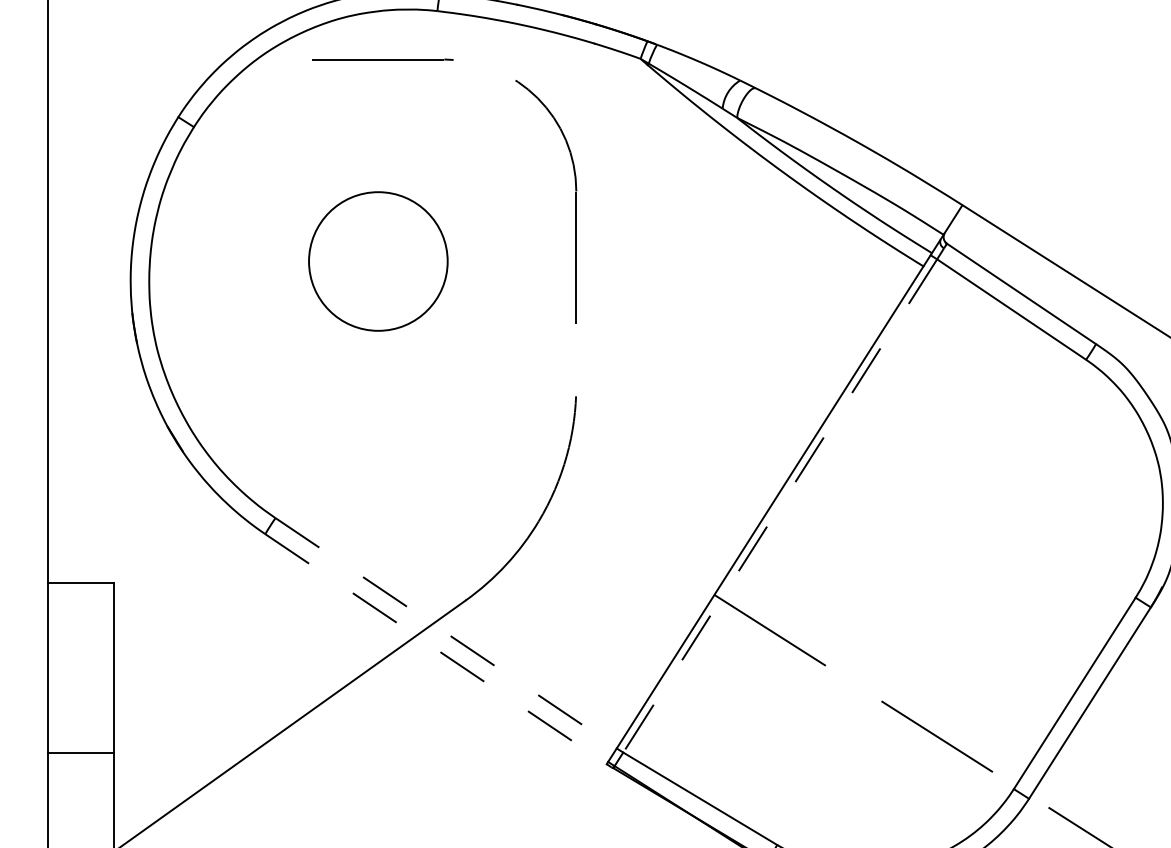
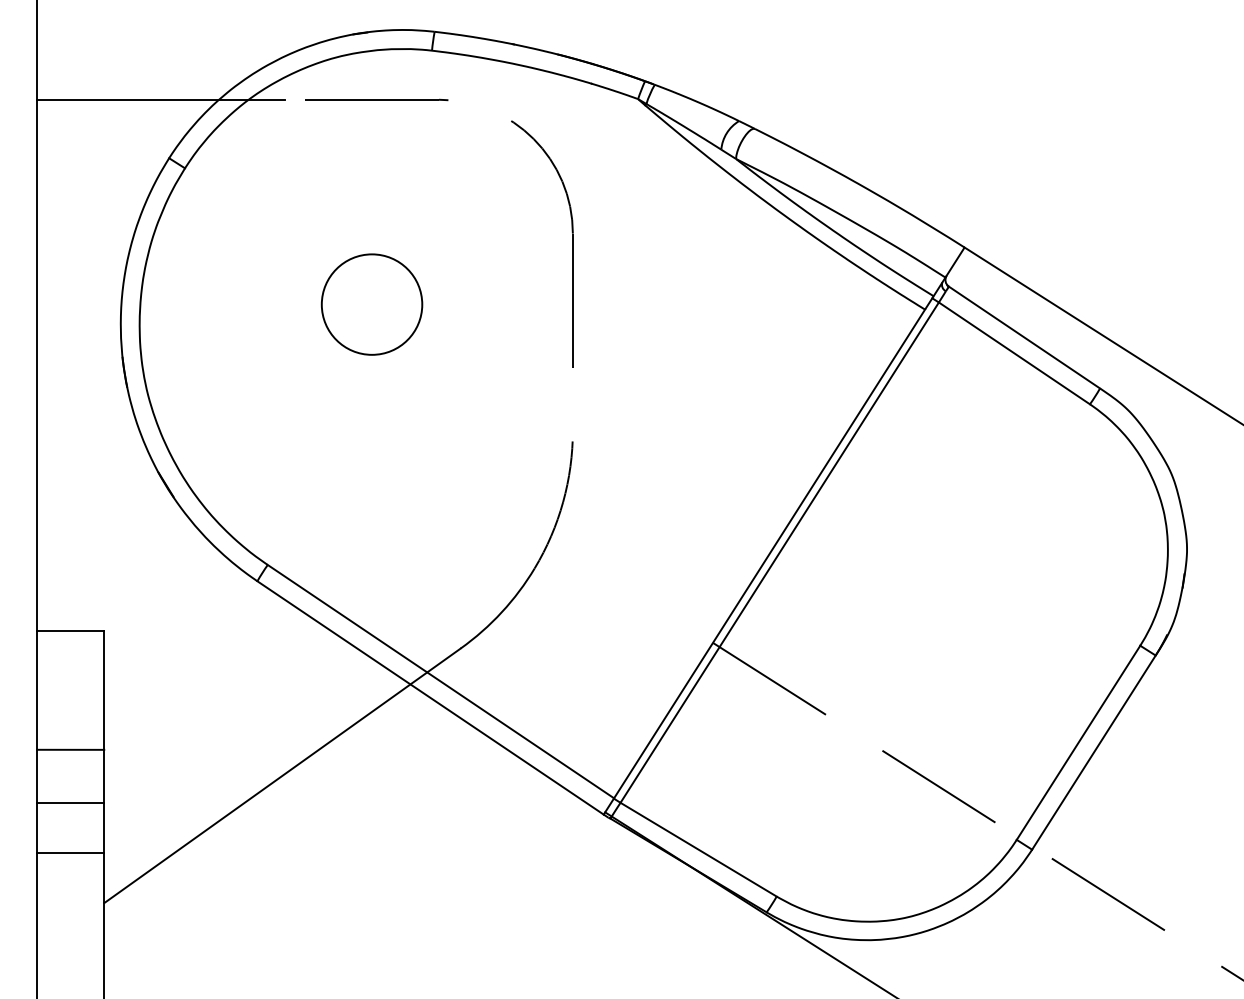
line: (169, 59) -> (160, 99), added
circle: (377, 261) -> (371, 304), size x0.71
line: (780, 505) -> (779, 552), dashed -> solid
line: (445, 632) -> (440, 681), dashed -> solid
line: (435, 648) -> (430, 697), dashed -> solid
line: (81, 700) -> (70, 749), added
line: (81, 802) -> (70, 853), added

